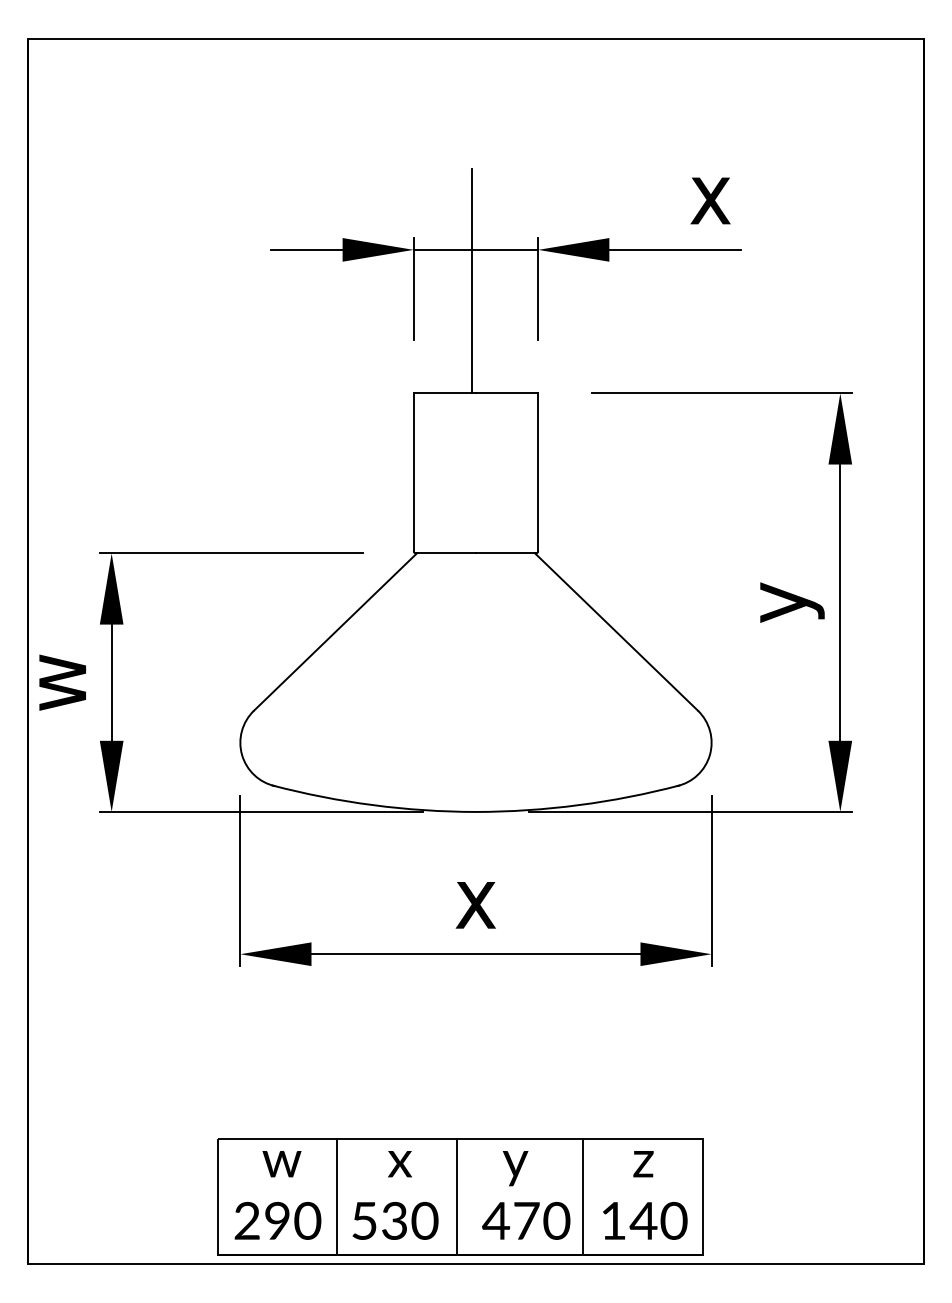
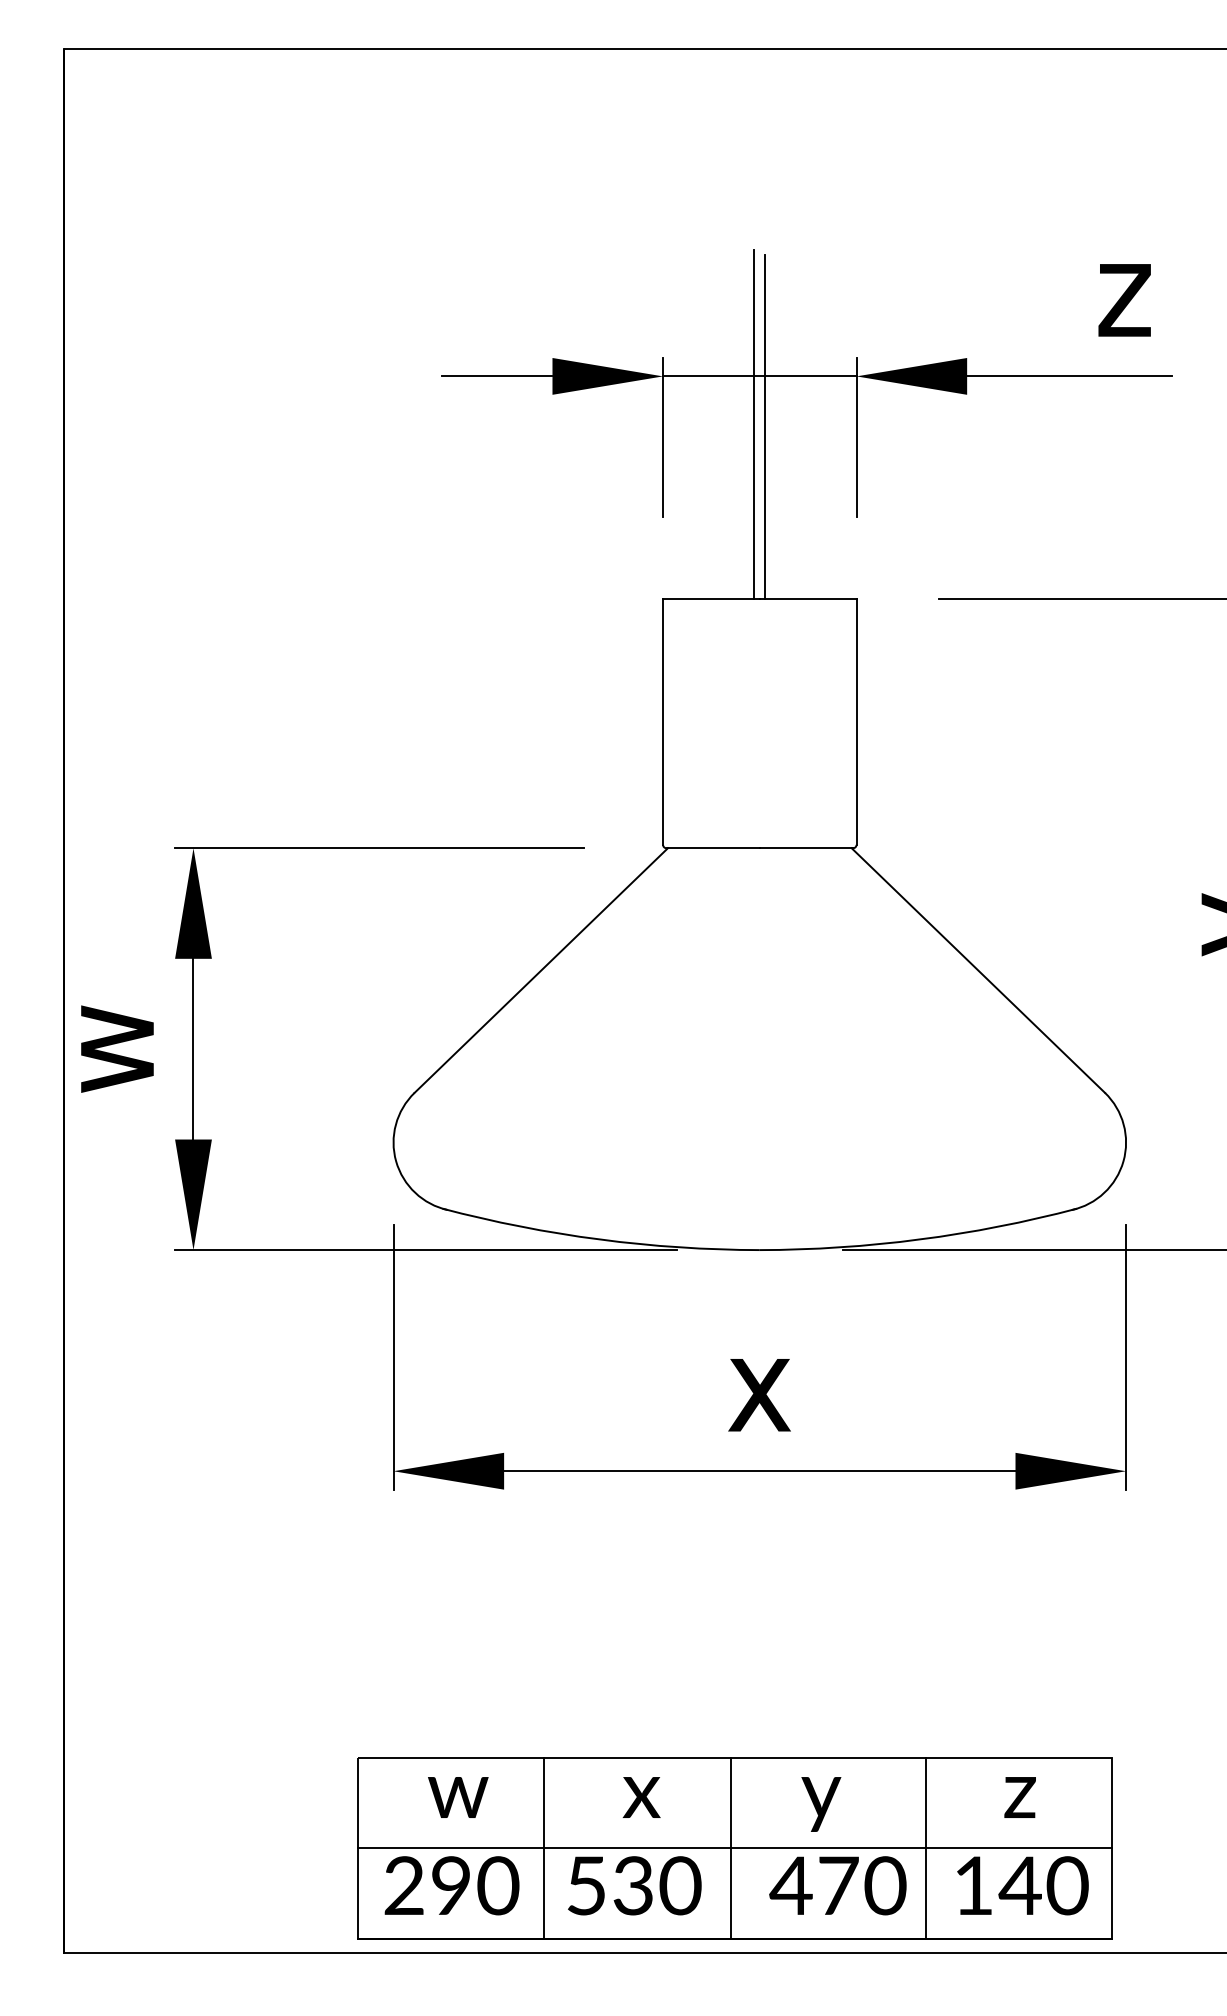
text: (710, 200) -> (1124, 299), x -> z
line: (479, 282) -> (765, 427), added
line: (459, 1196) -> (734, 1847), added

